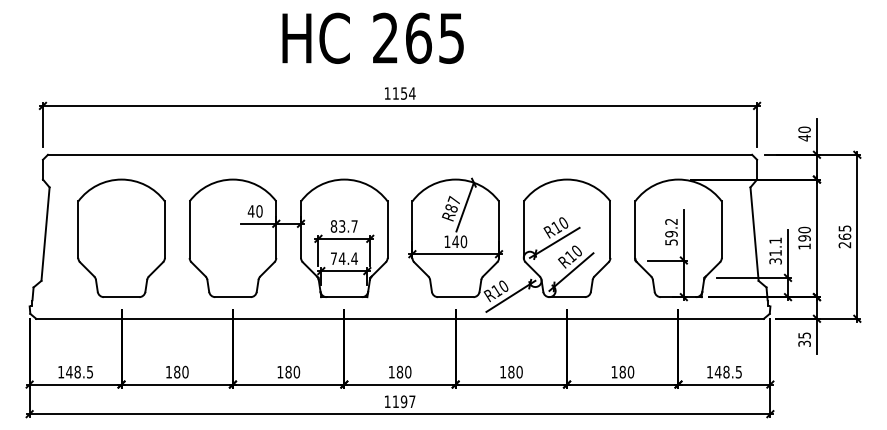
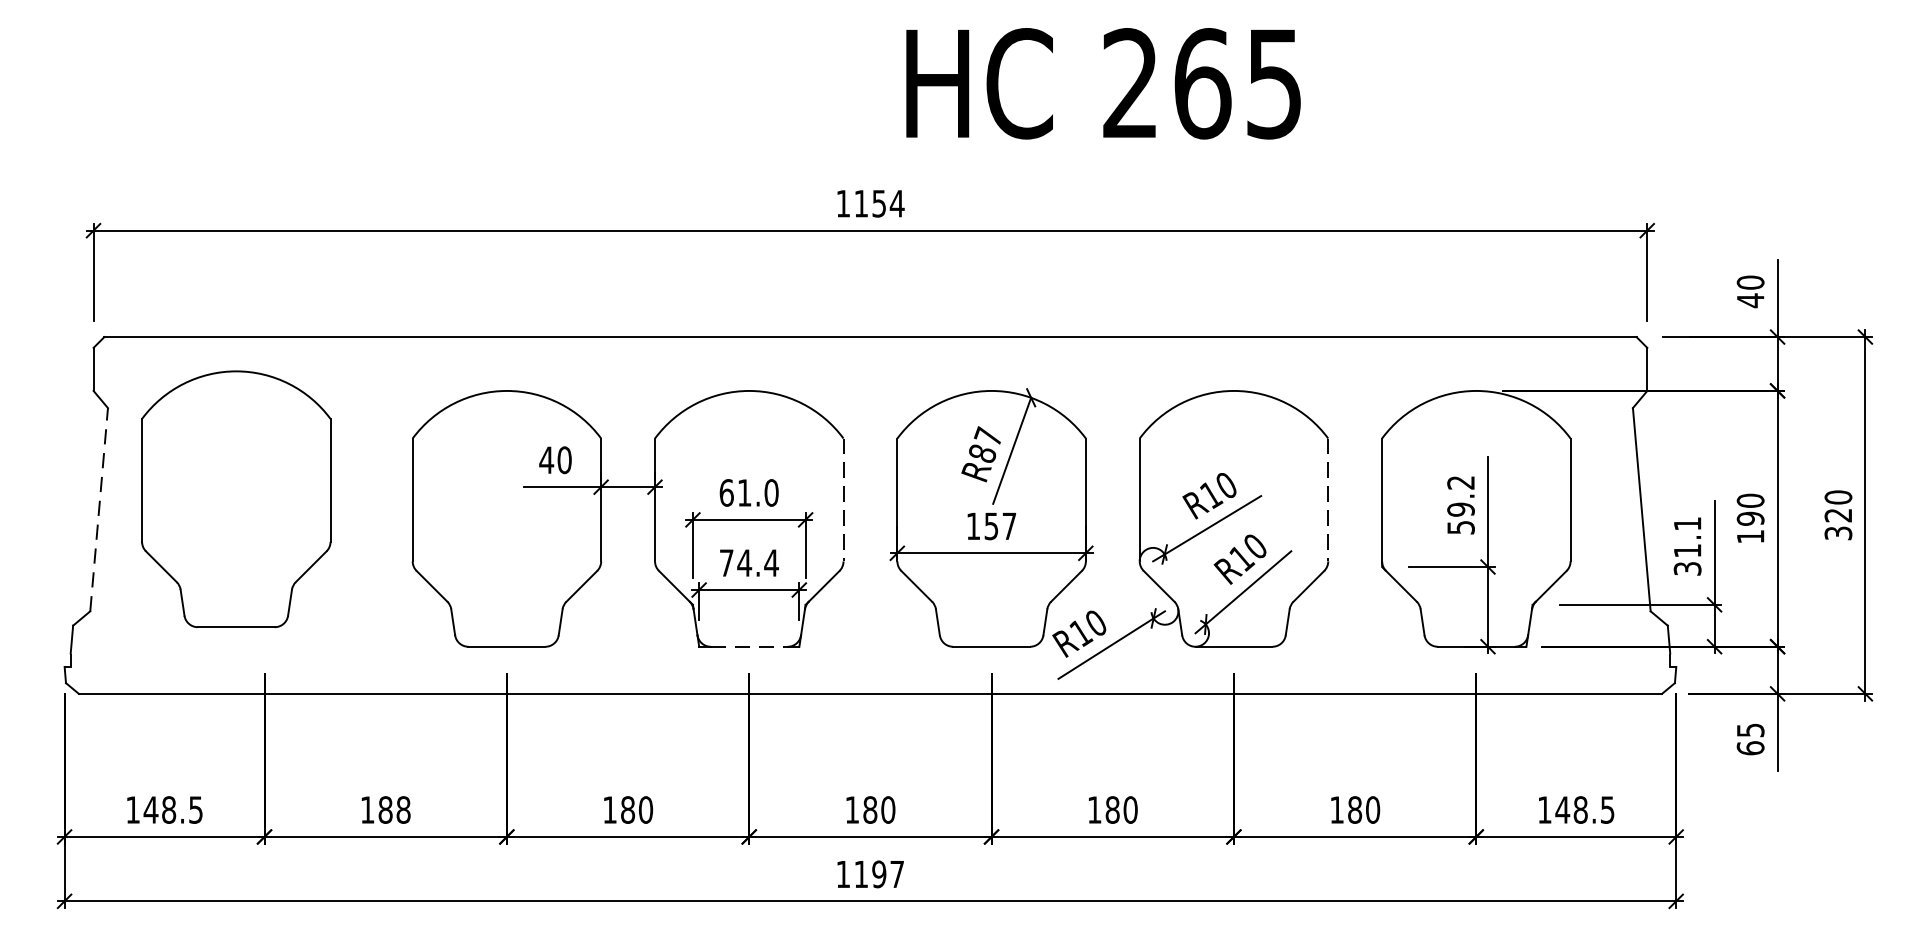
text: (372, 37) -> (1102, 81), moved
text: (343, 226) -> (747, 493), 83.7 -> 61.0
line: (387, 230) -> (843, 501), solid -> dashed
line: (610, 230) -> (1328, 501), solid -> dashed
line: (45, 234) -> (99, 510), solid -> dashed
text: (844, 236) -> (1837, 514), 265 -> 320
part: (121, 237) -> (236, 497), moved
text: (459, 241) -> (999, 525), 140 -> 157
line: (344, 297) -> (749, 647), solid -> dashed
text: (804, 343) -> (1750, 747), 35 -> 65
text: (185, 372) -> (403, 810), 180 -> 188

